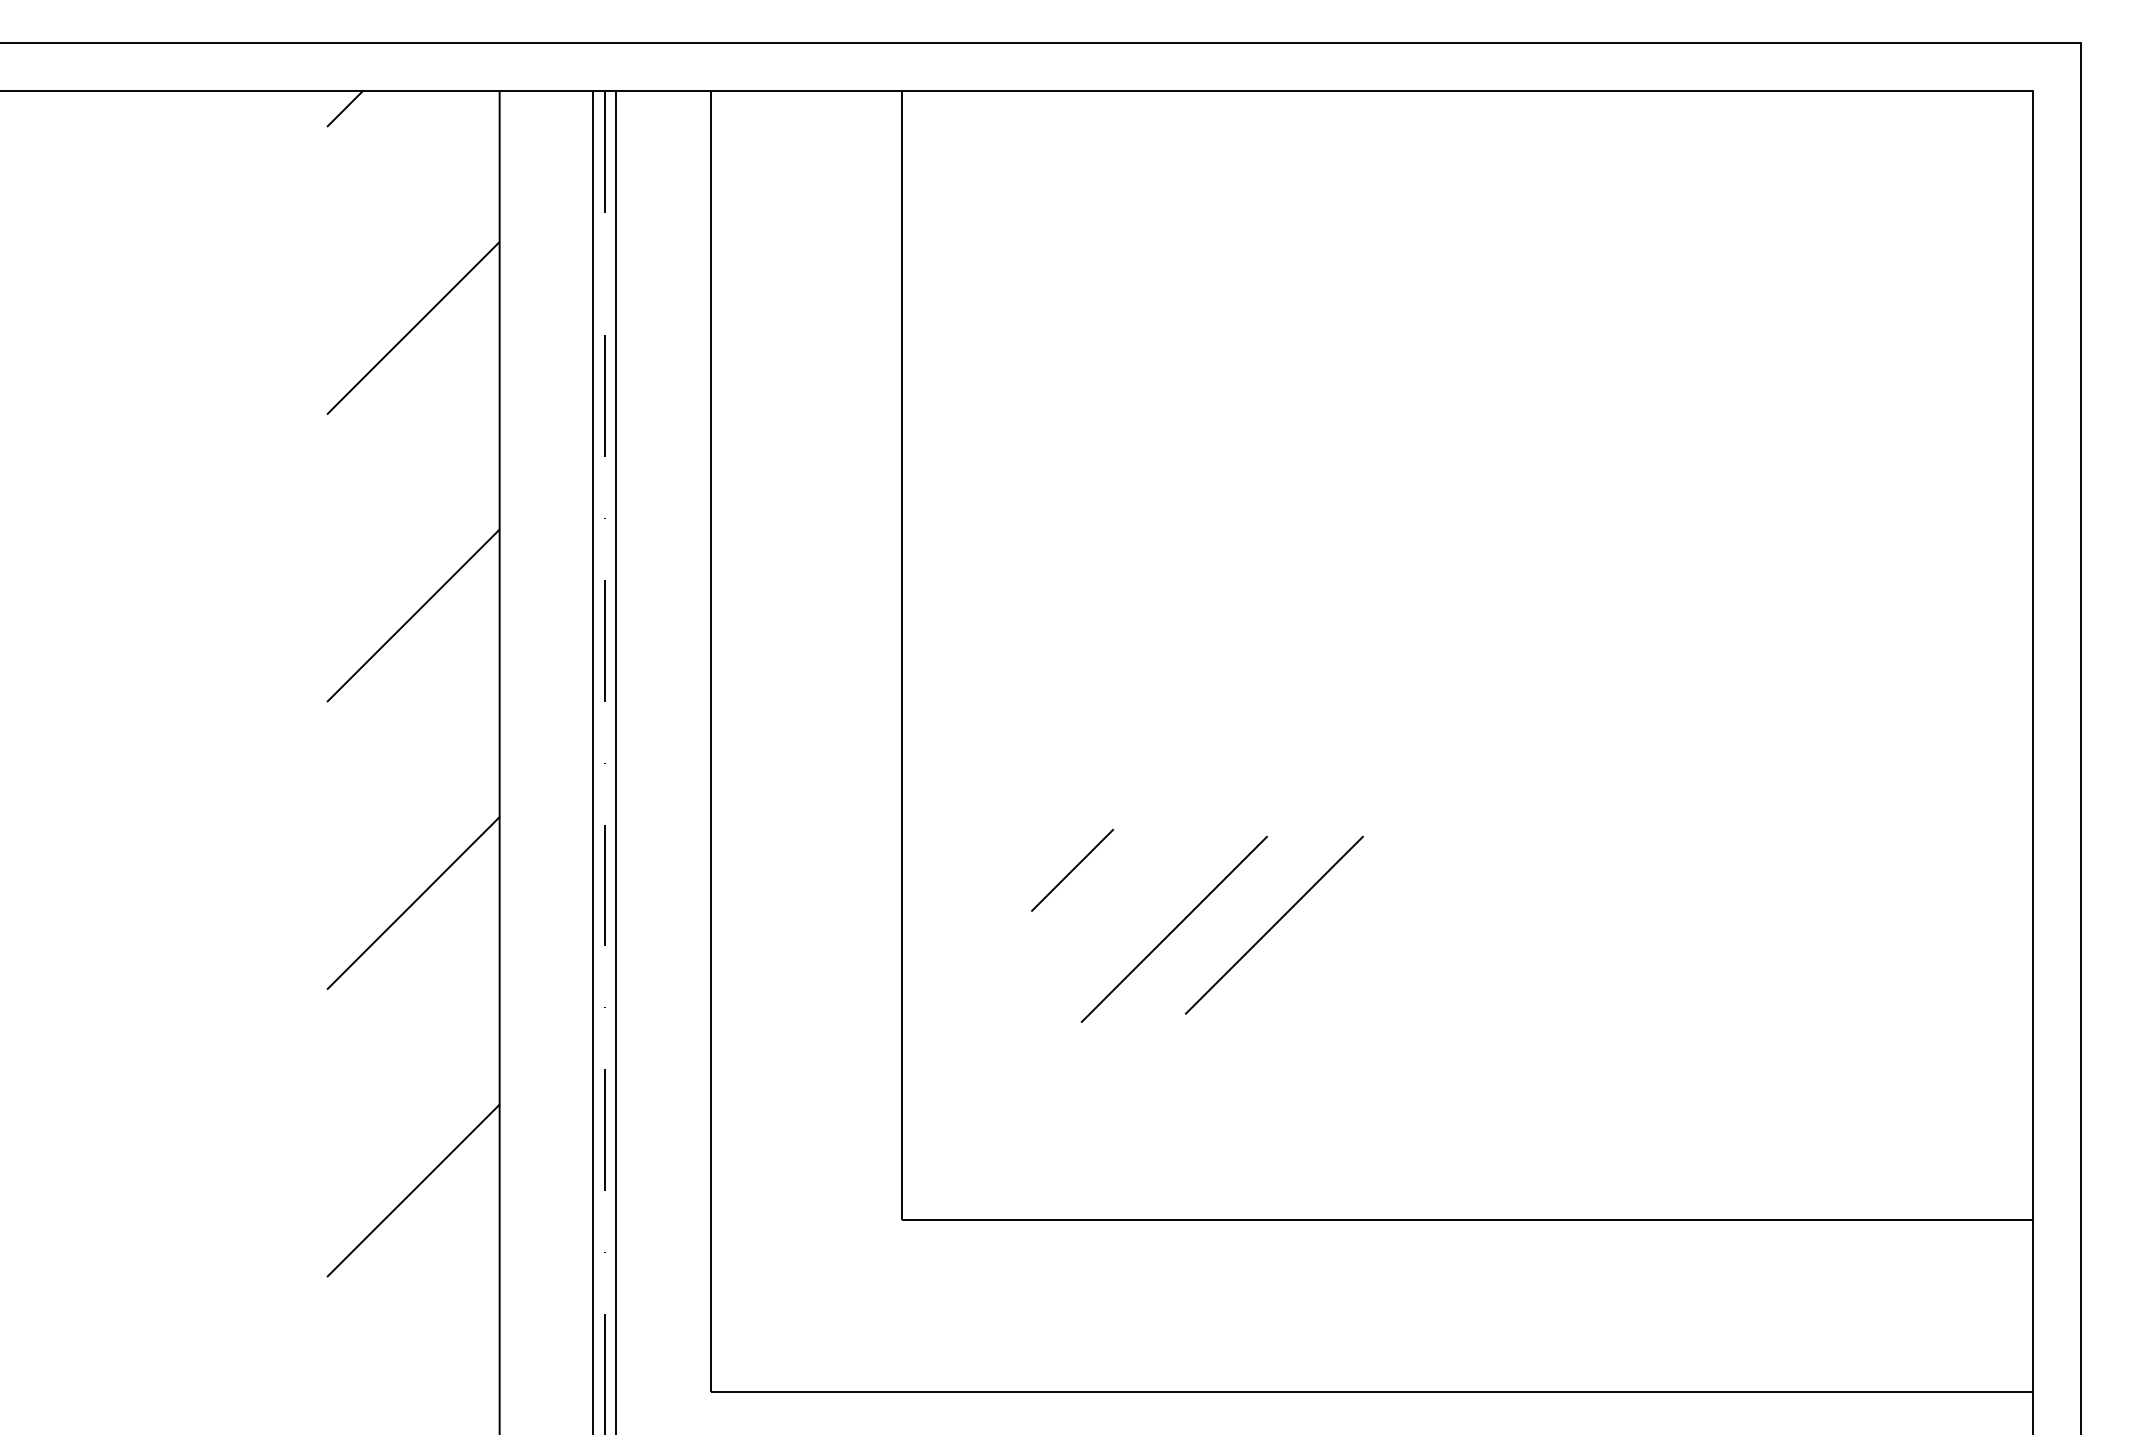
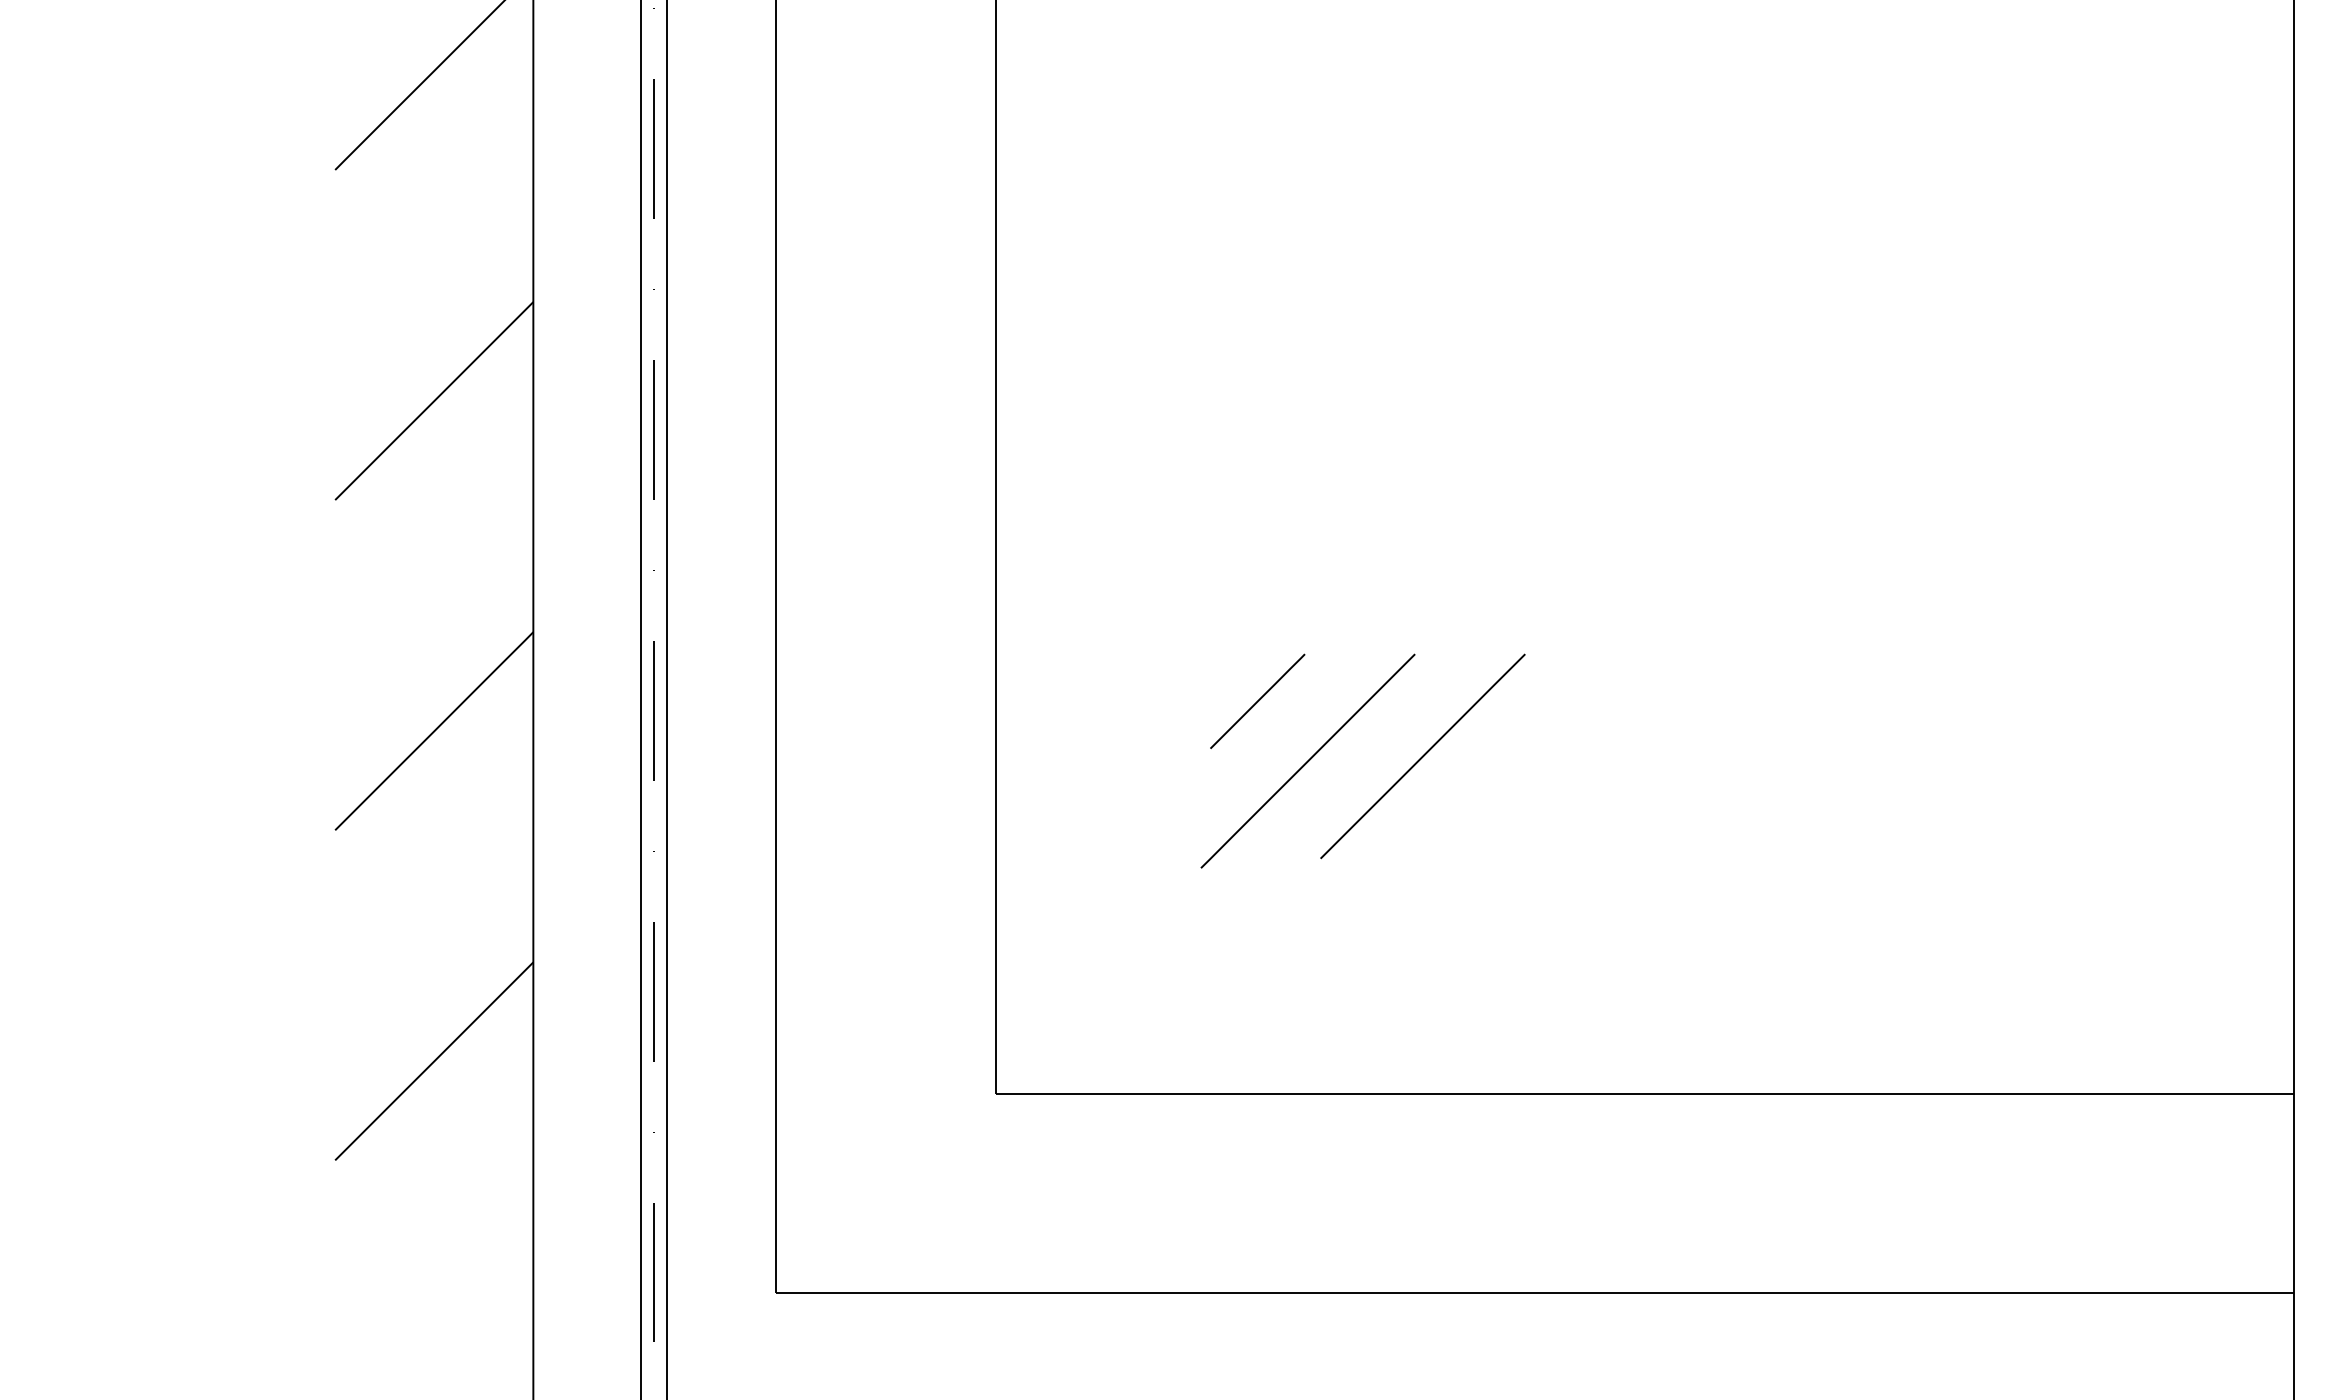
line: (1072, 870) -> (1257, 701), moved

